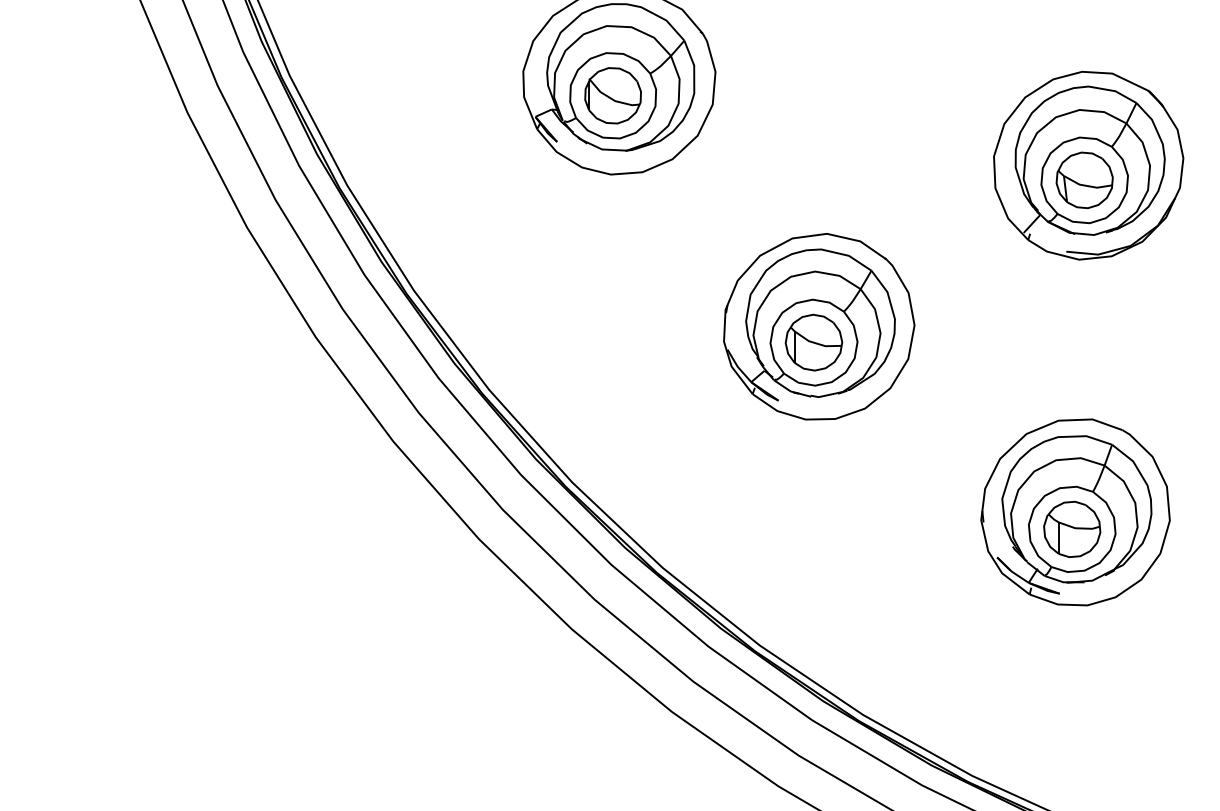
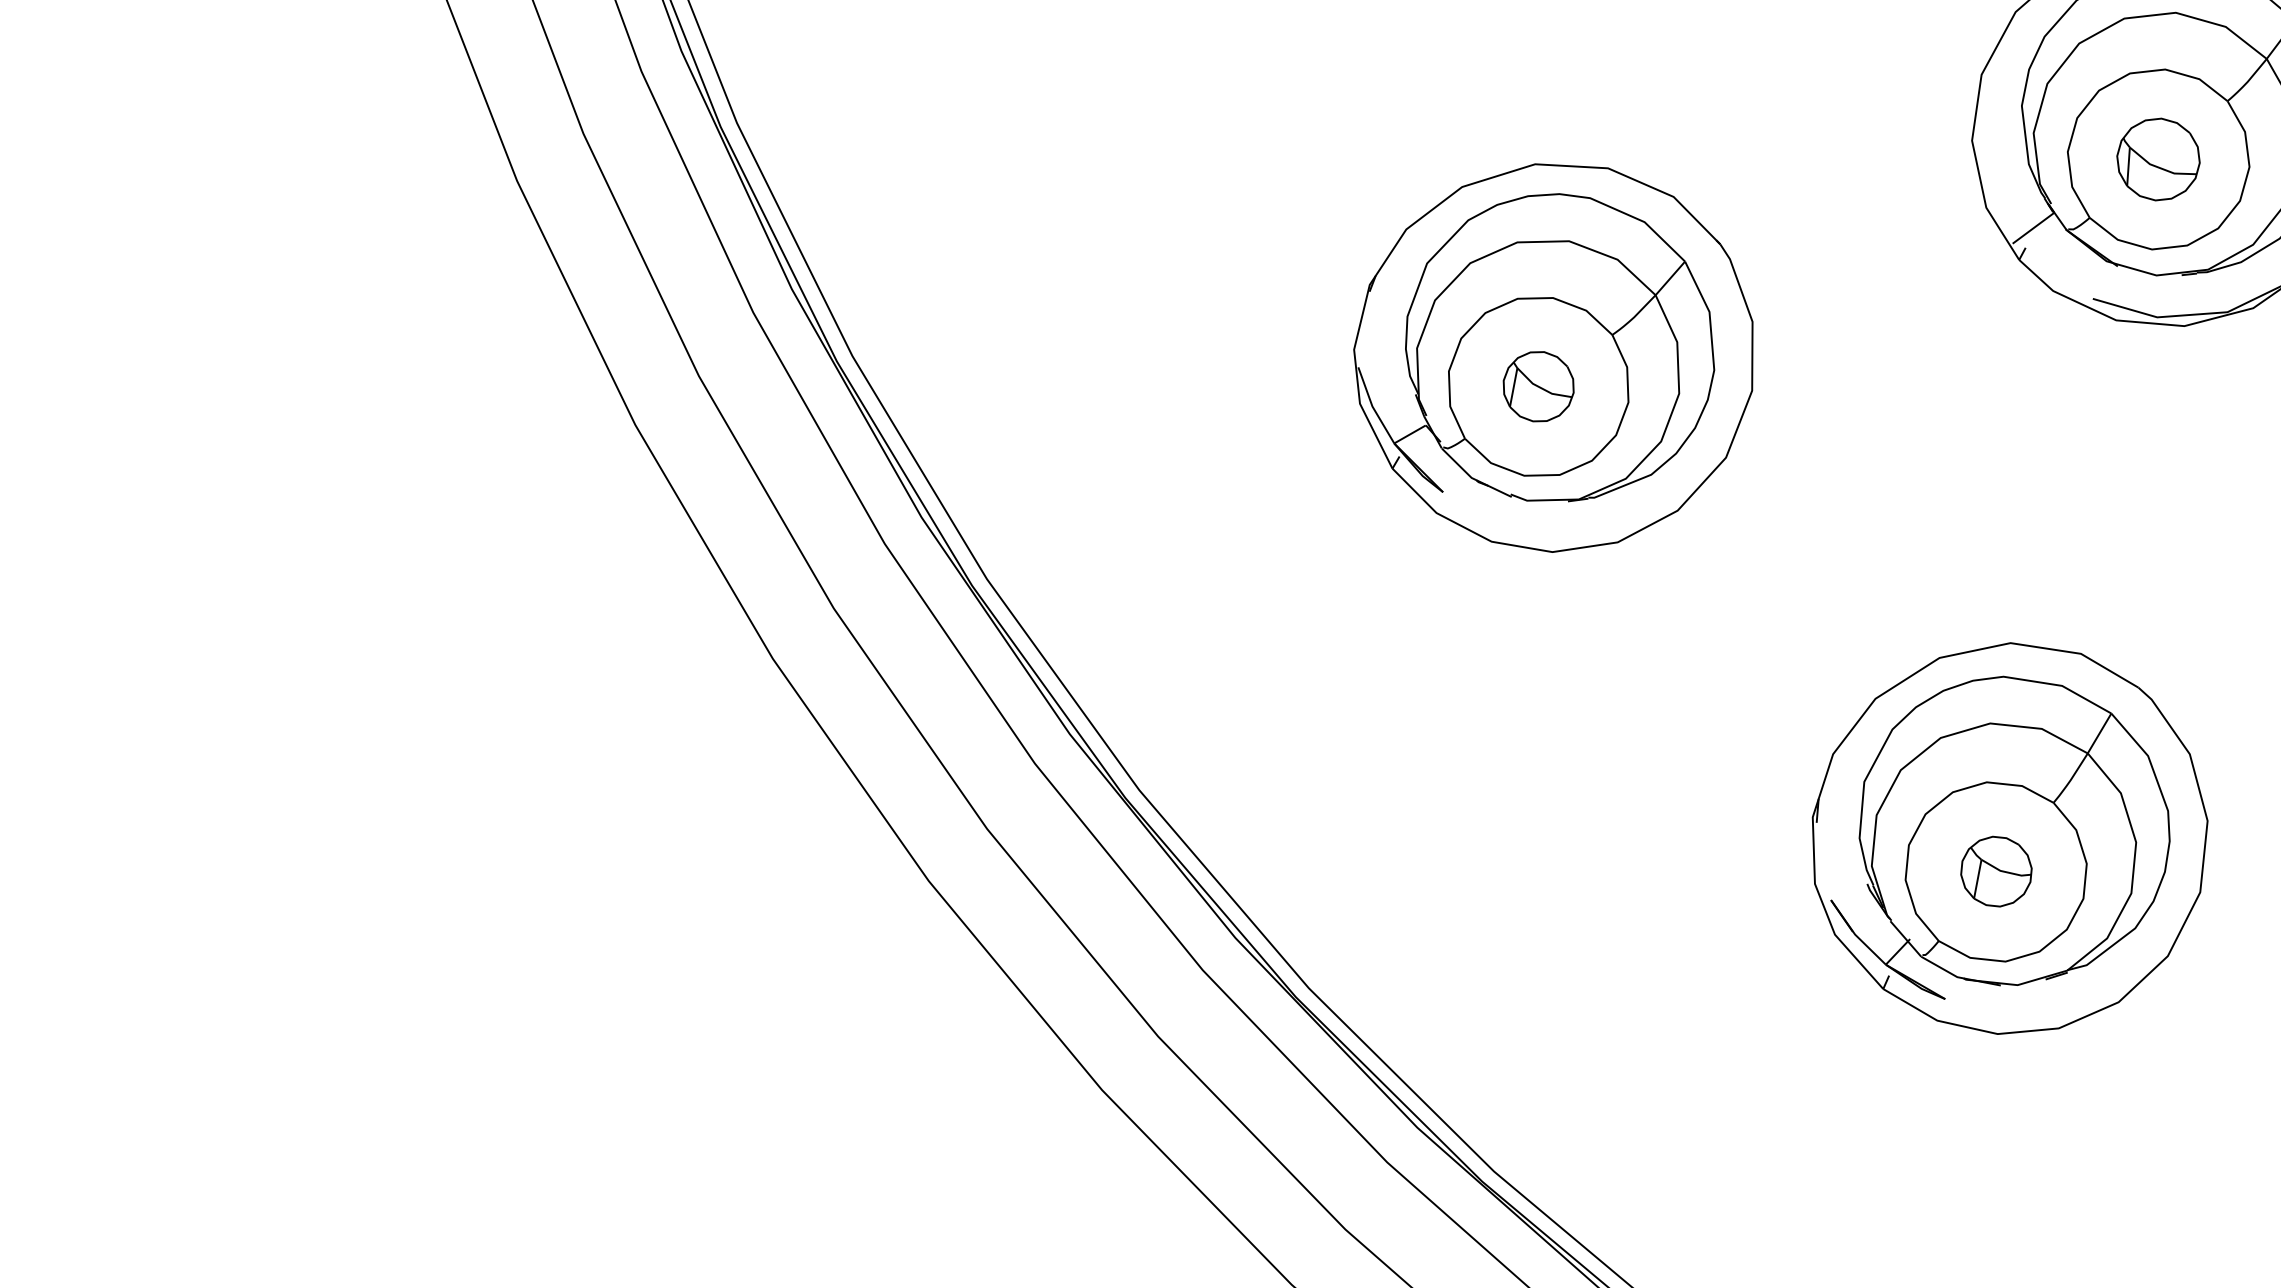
part: (1084, 180) -> (2158, 159), size x0.7
part: (813, 342) -> (1537, 386), size x0.6
part: (1072, 528) -> (1997, 870), size x0.6

